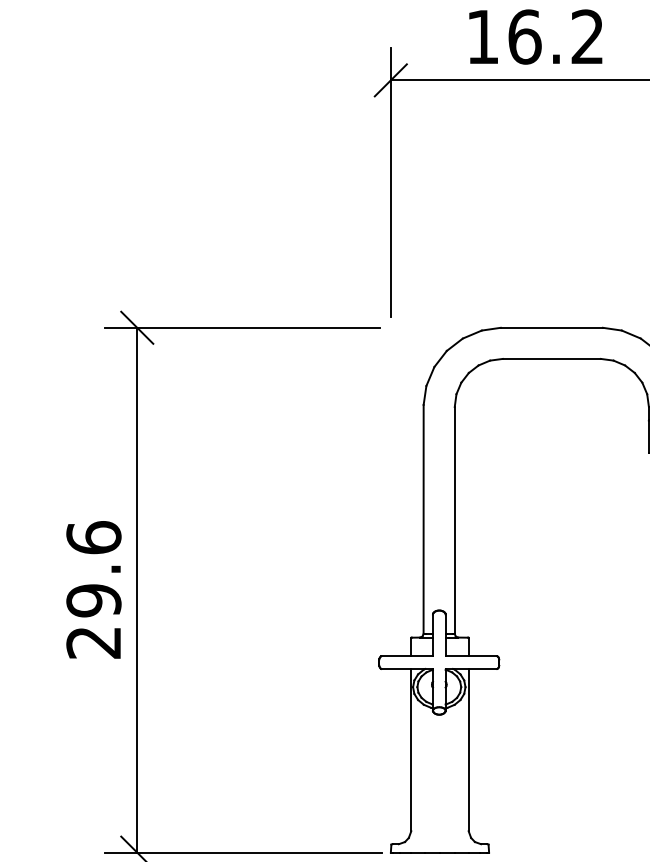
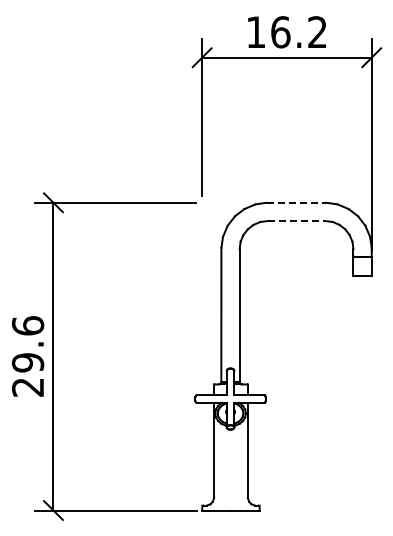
line: (551, 327) -> (296, 202), solid -> dashed
line: (551, 359) -> (296, 221), solid -> dashed

